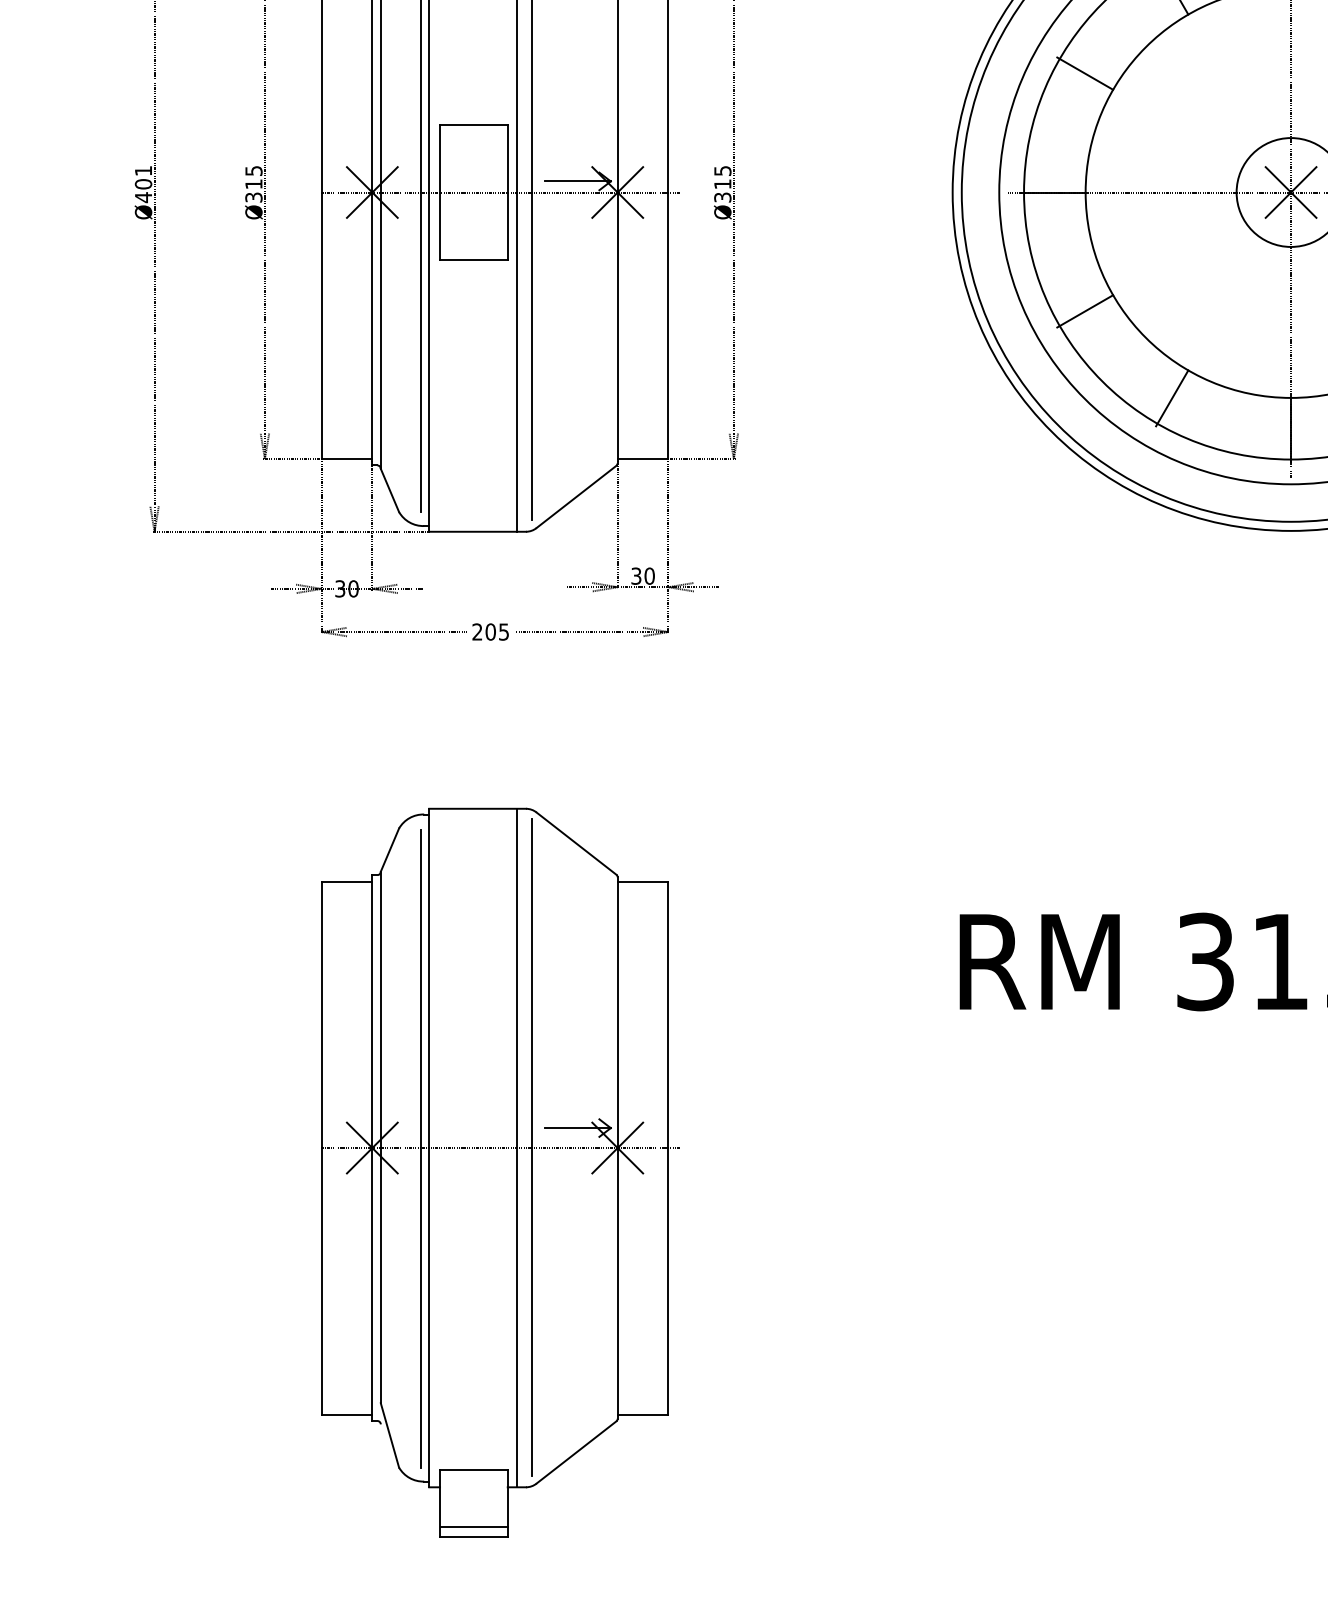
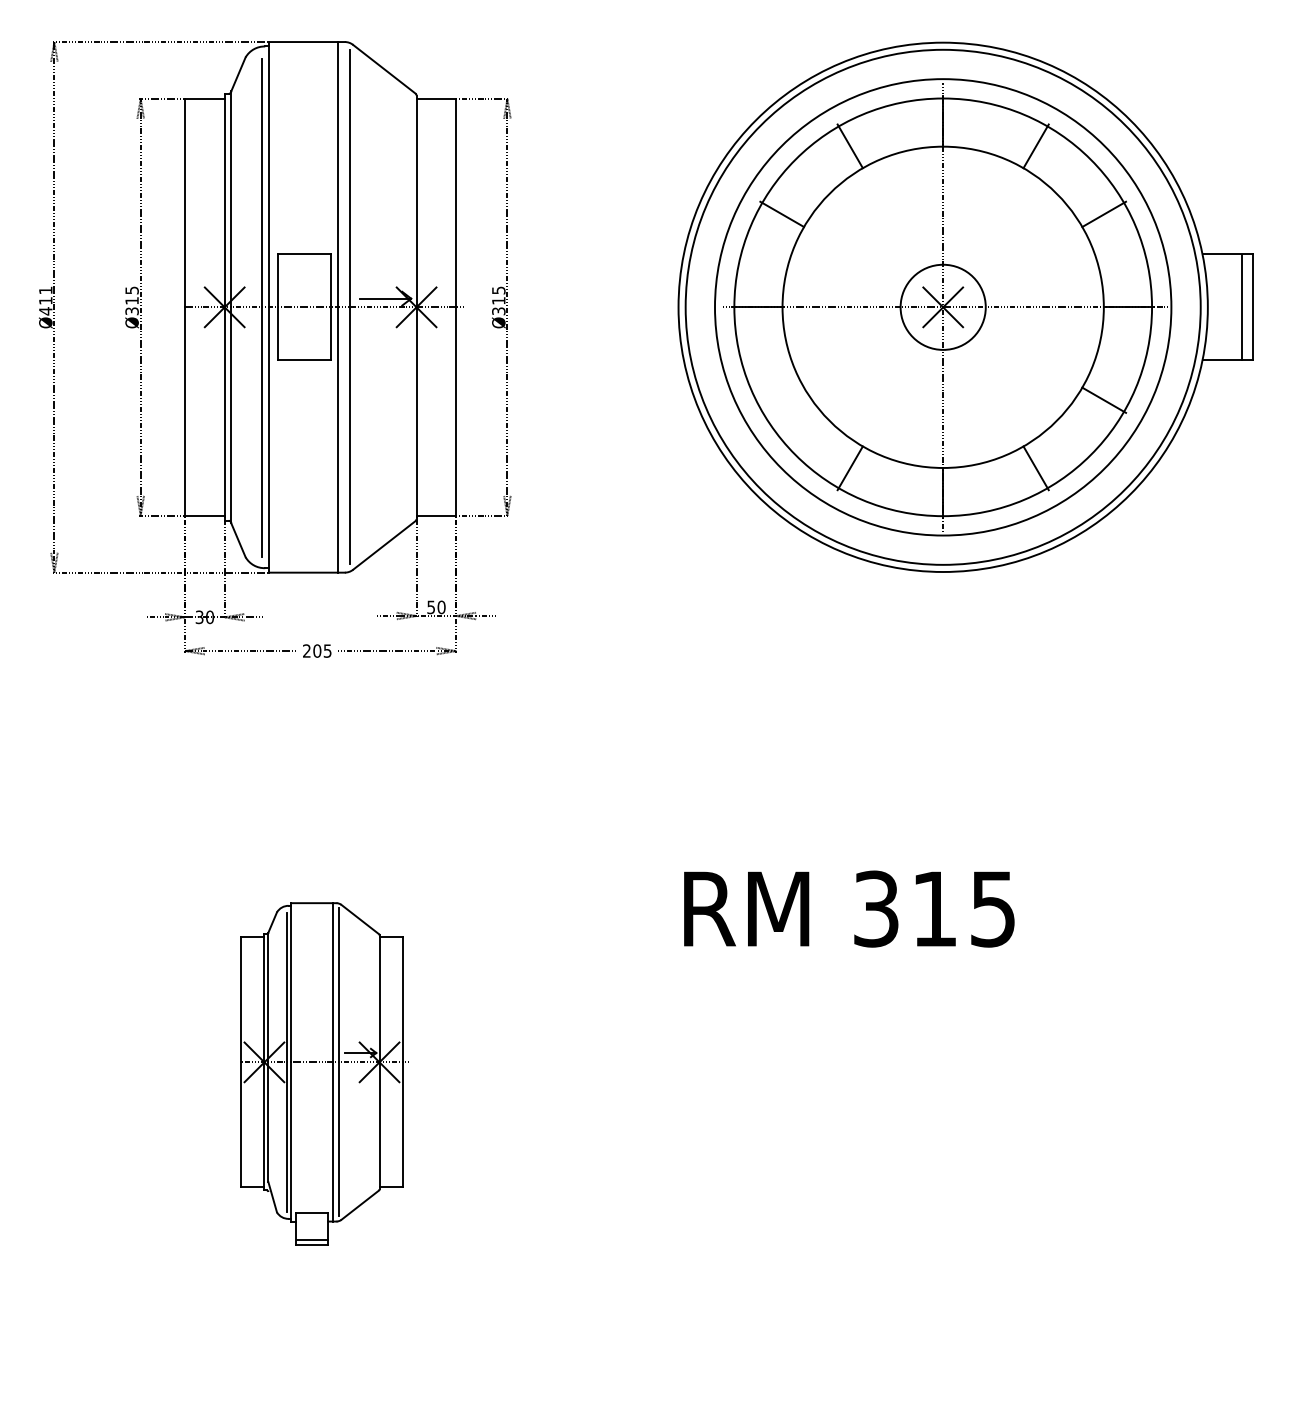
text: (143, 183) -> (45, 300), 401 -> 411
line: (1085, 310) -> (782, 399), removed
text: (636, 575) -> (431, 606), 30 -> 50
part: (498, 1172) -> (323, 1073), size x0.6

